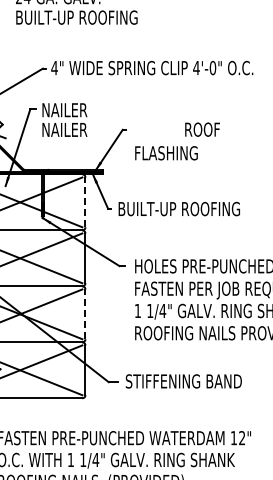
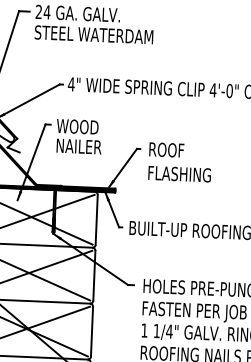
text: (76, 17) -> (95, 34), BUILT-UP ROOFING -> STEEL WATERDAM
text: (64, 110) -> (79, 127), NAILER -> WOOD
text: (202, 129) -> (166, 149), moved
line: (85, 202) -> (96, 219), dashed -> solid
line: (85, 314) -> (92, 331), dashed -> solid

